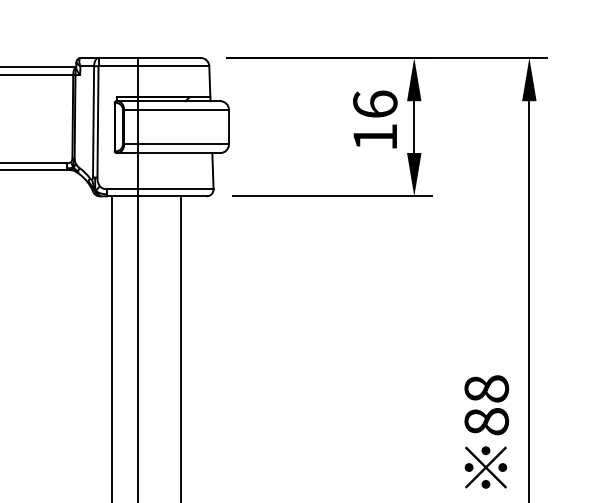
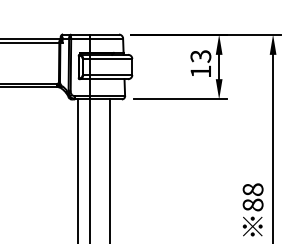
text: (374, 104) -> (200, 56), 16 -> 13

